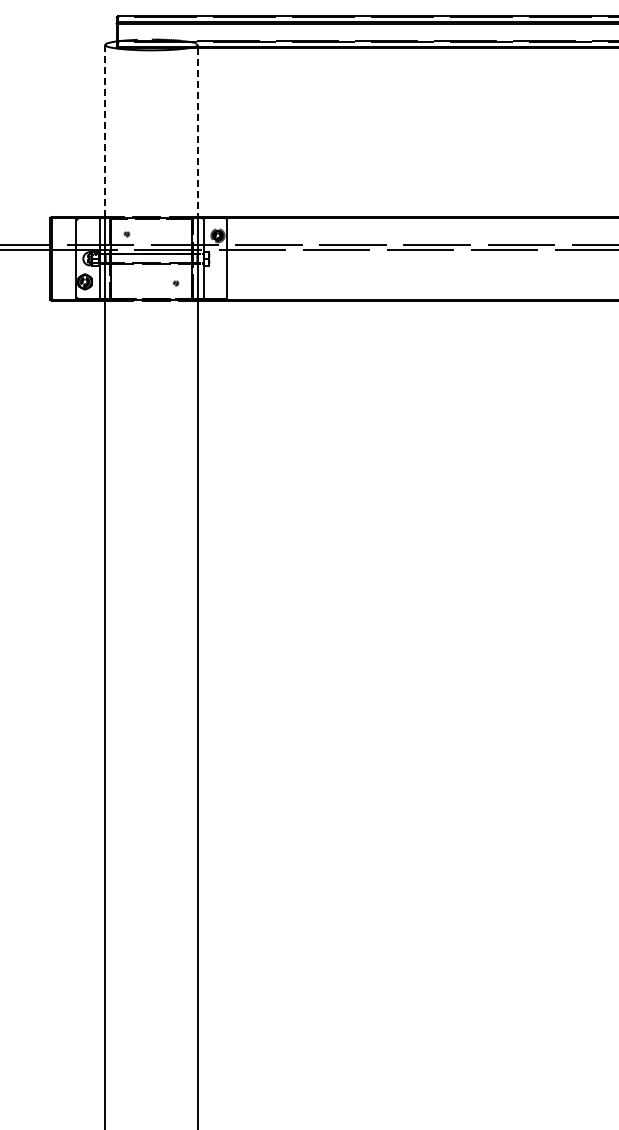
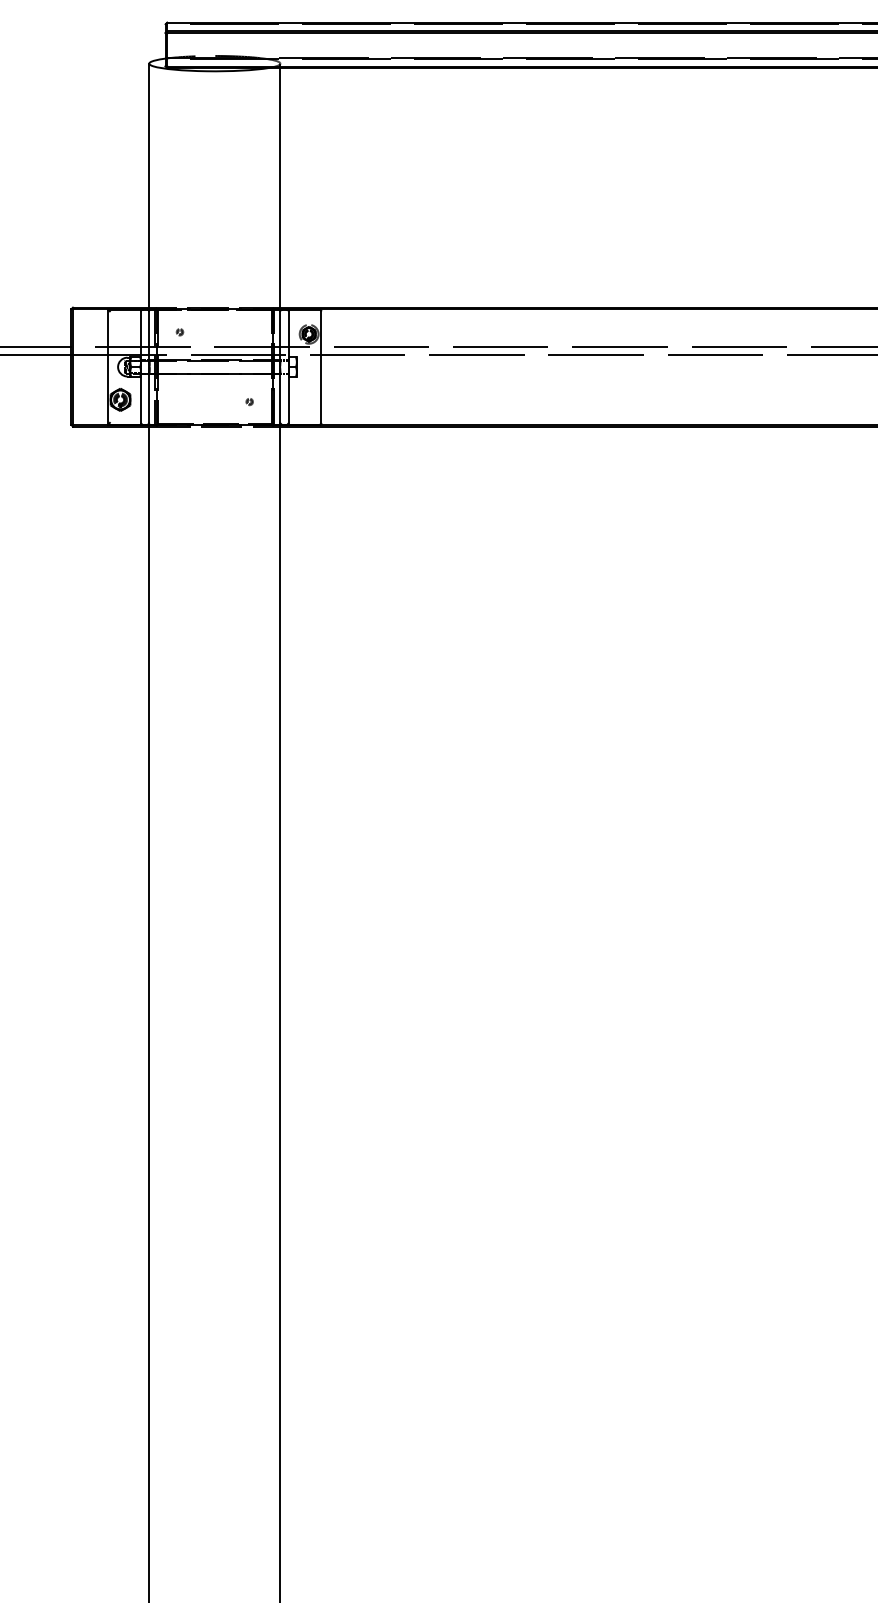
line: (105, 132) -> (149, 187), dashed -> solid
line: (197, 133) -> (280, 189), dashed -> solid

